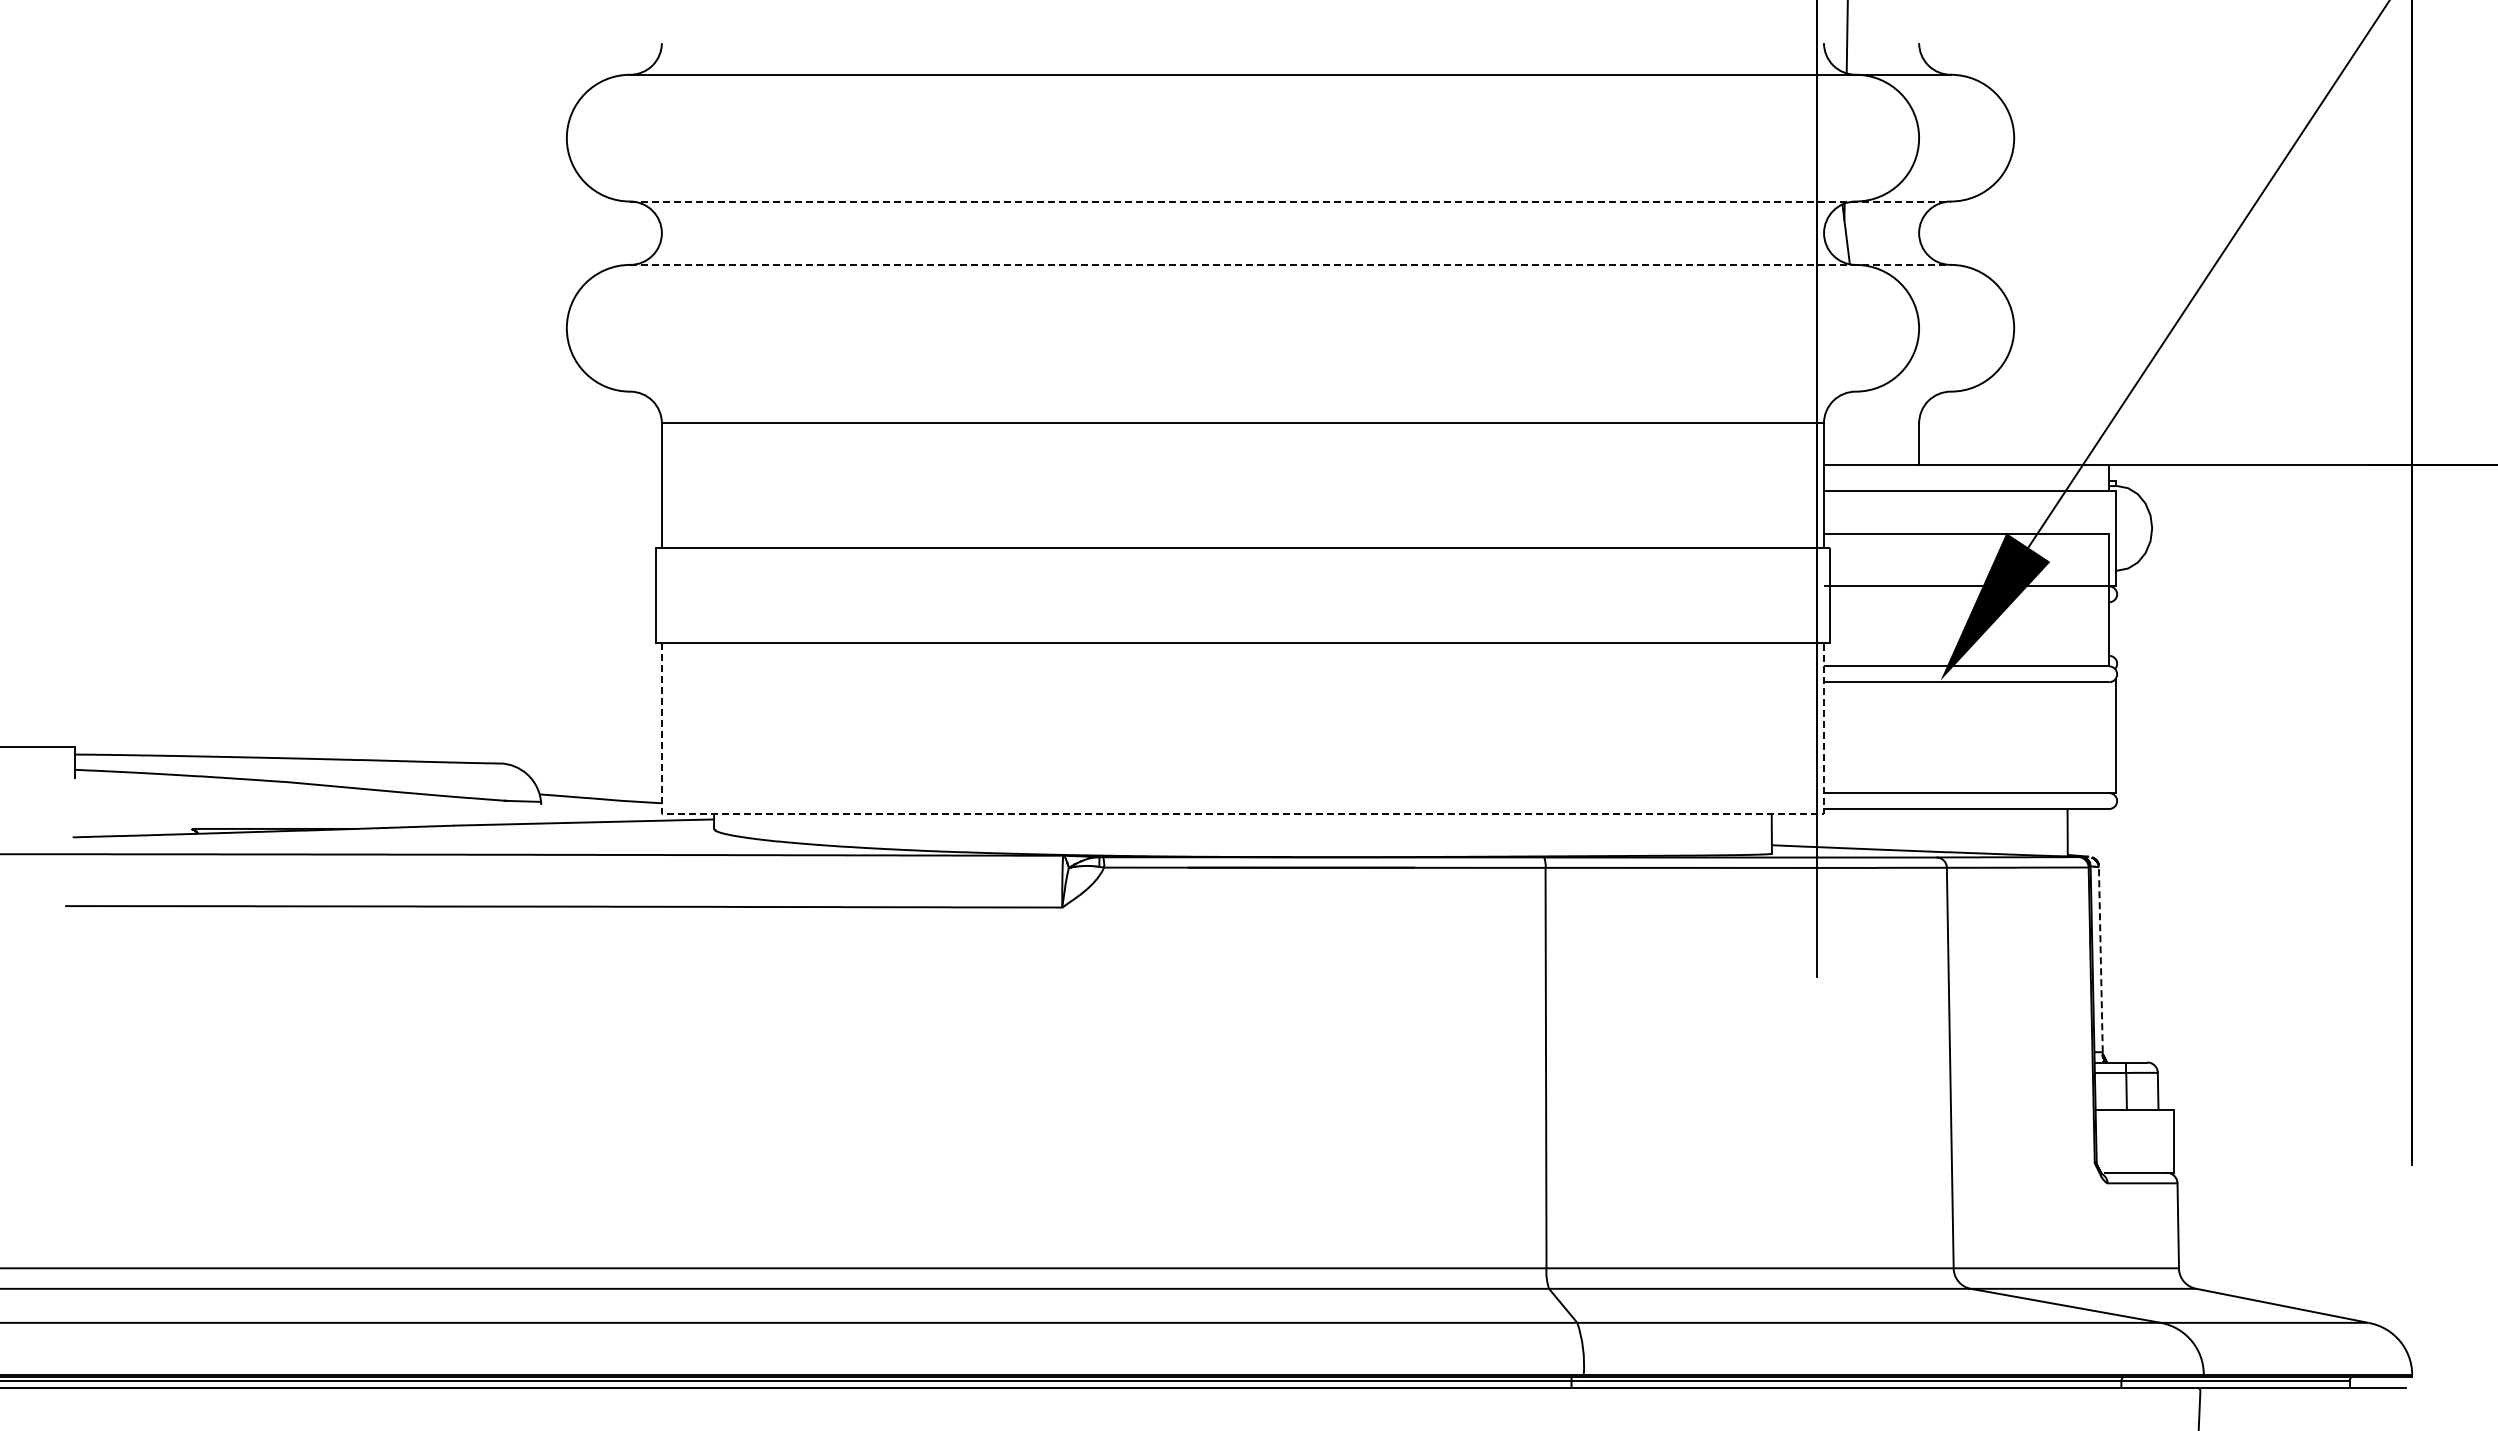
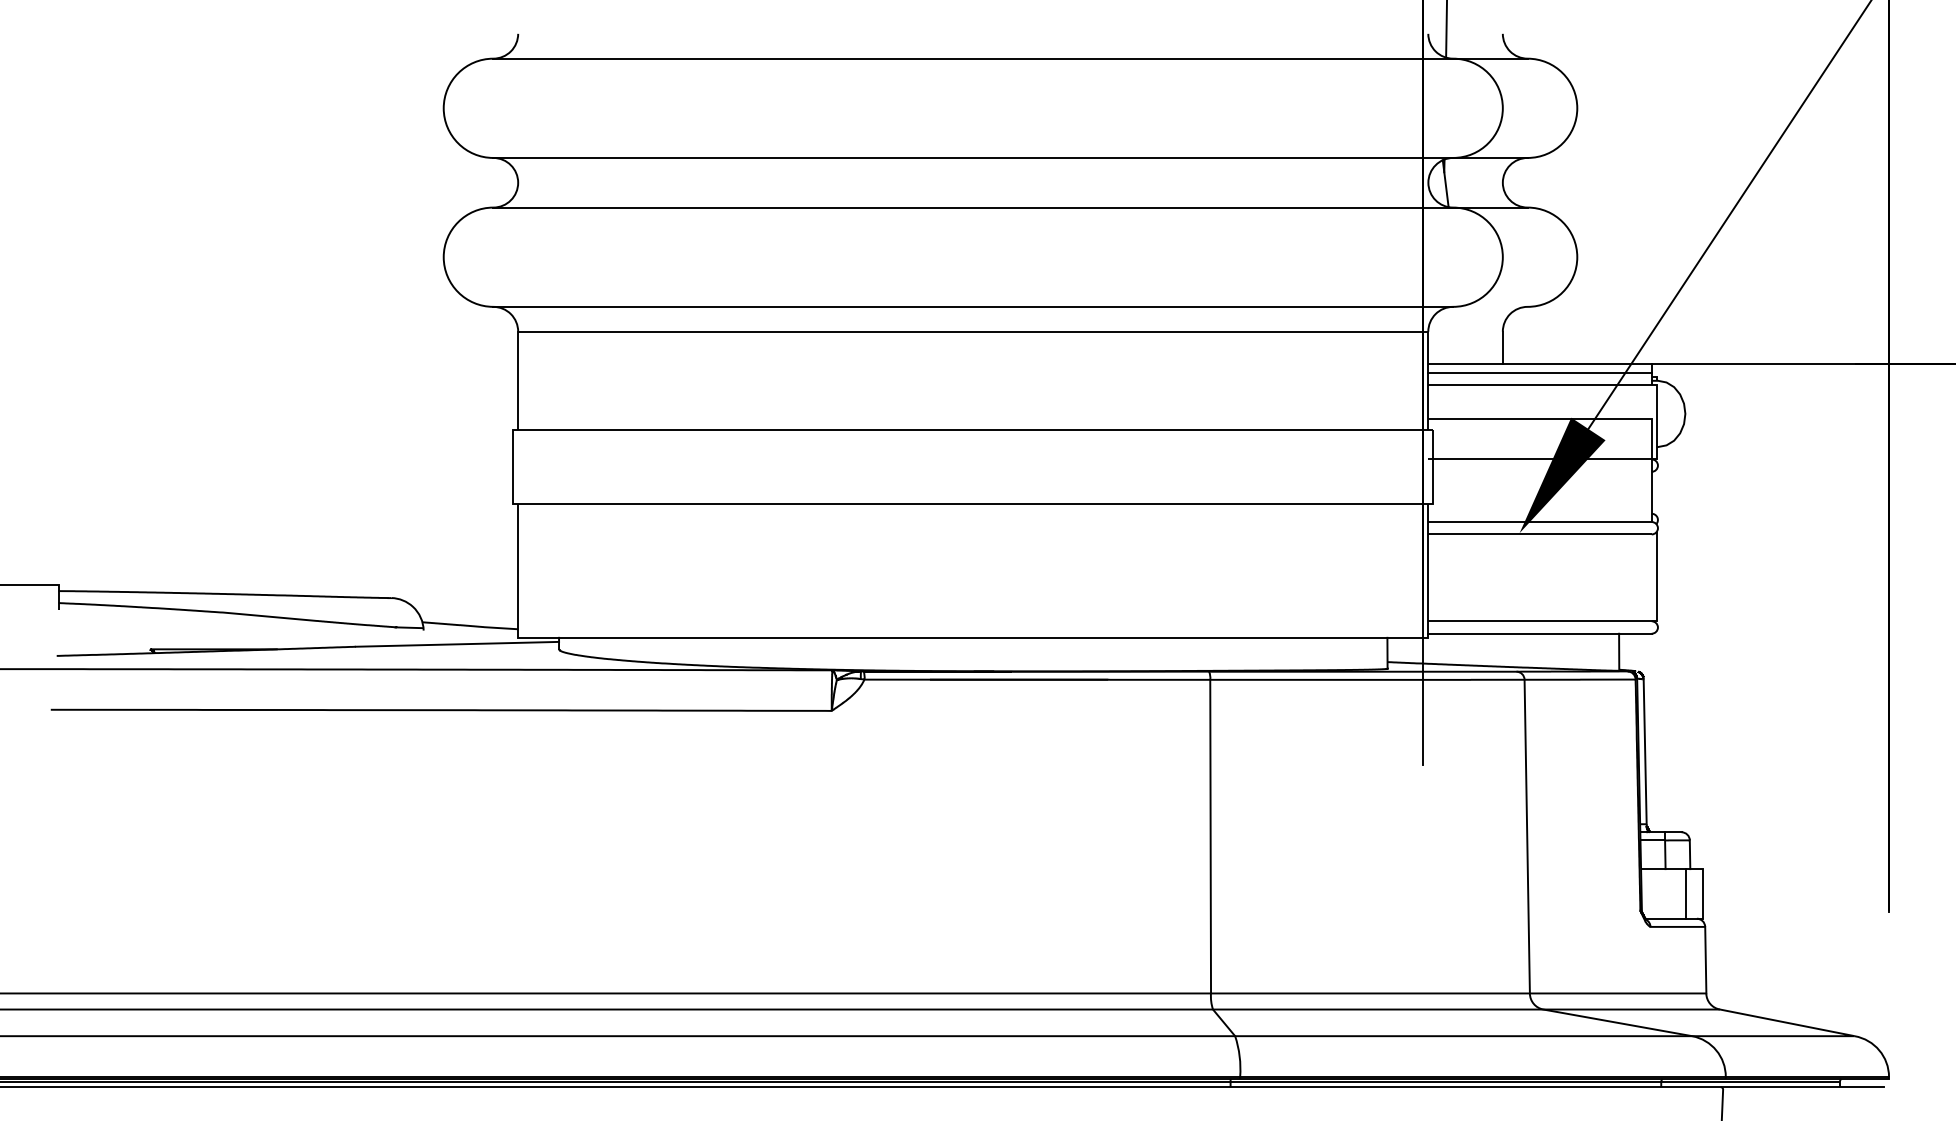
line: (1291, 201) -> (1011, 157), dashed -> solid
line: (1291, 264) -> (1011, 207), dashed -> solid
line: (1242, 391) -> (972, 306), added
line: (1966, 475) -> (1539, 372), added
line: (1243, 814) -> (973, 638), dashed -> solid
line: (2100, 959) -> (1644, 751), dashed -> solid
line: (2153, 1140) -> (1686, 893), added

